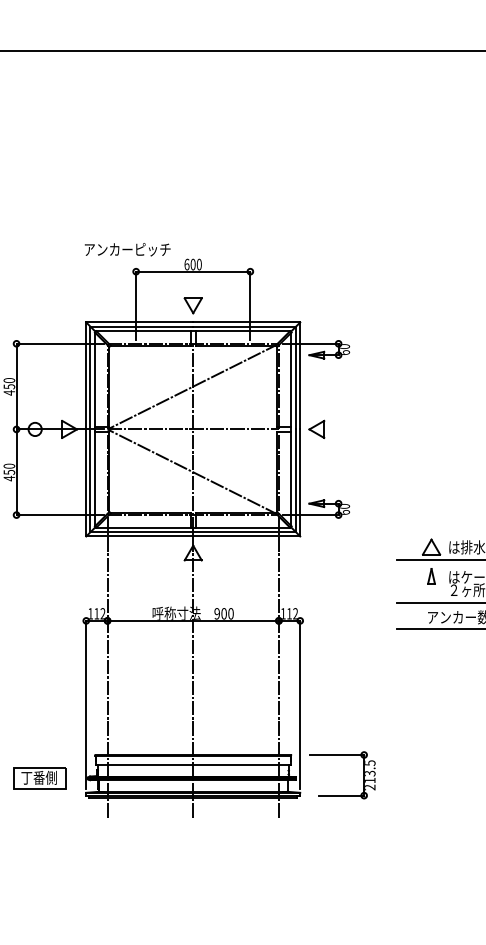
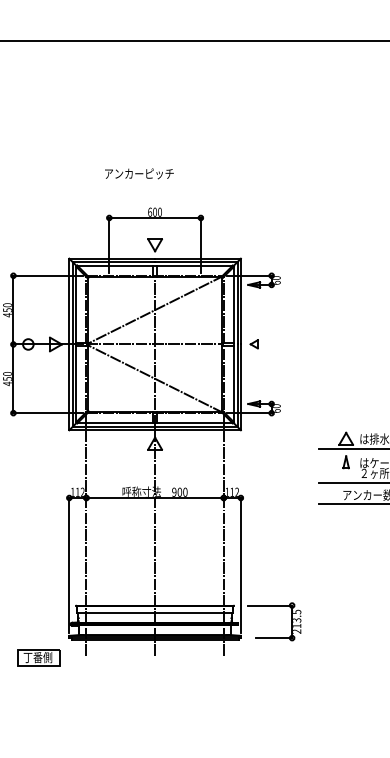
text: (127, 249) -> (139, 173), moved
part: (316, 428) -> (253, 343), size x0.6
part: (39, 778) -> (38, 658), moved

